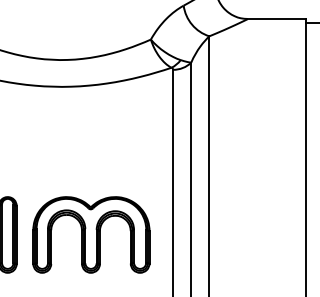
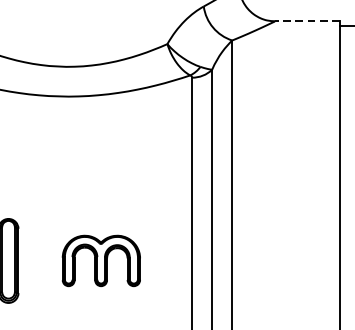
line: (276, 19) -> (306, 21), solid -> dashed
part: (91, 234) -> (101, 260), size x0.6

